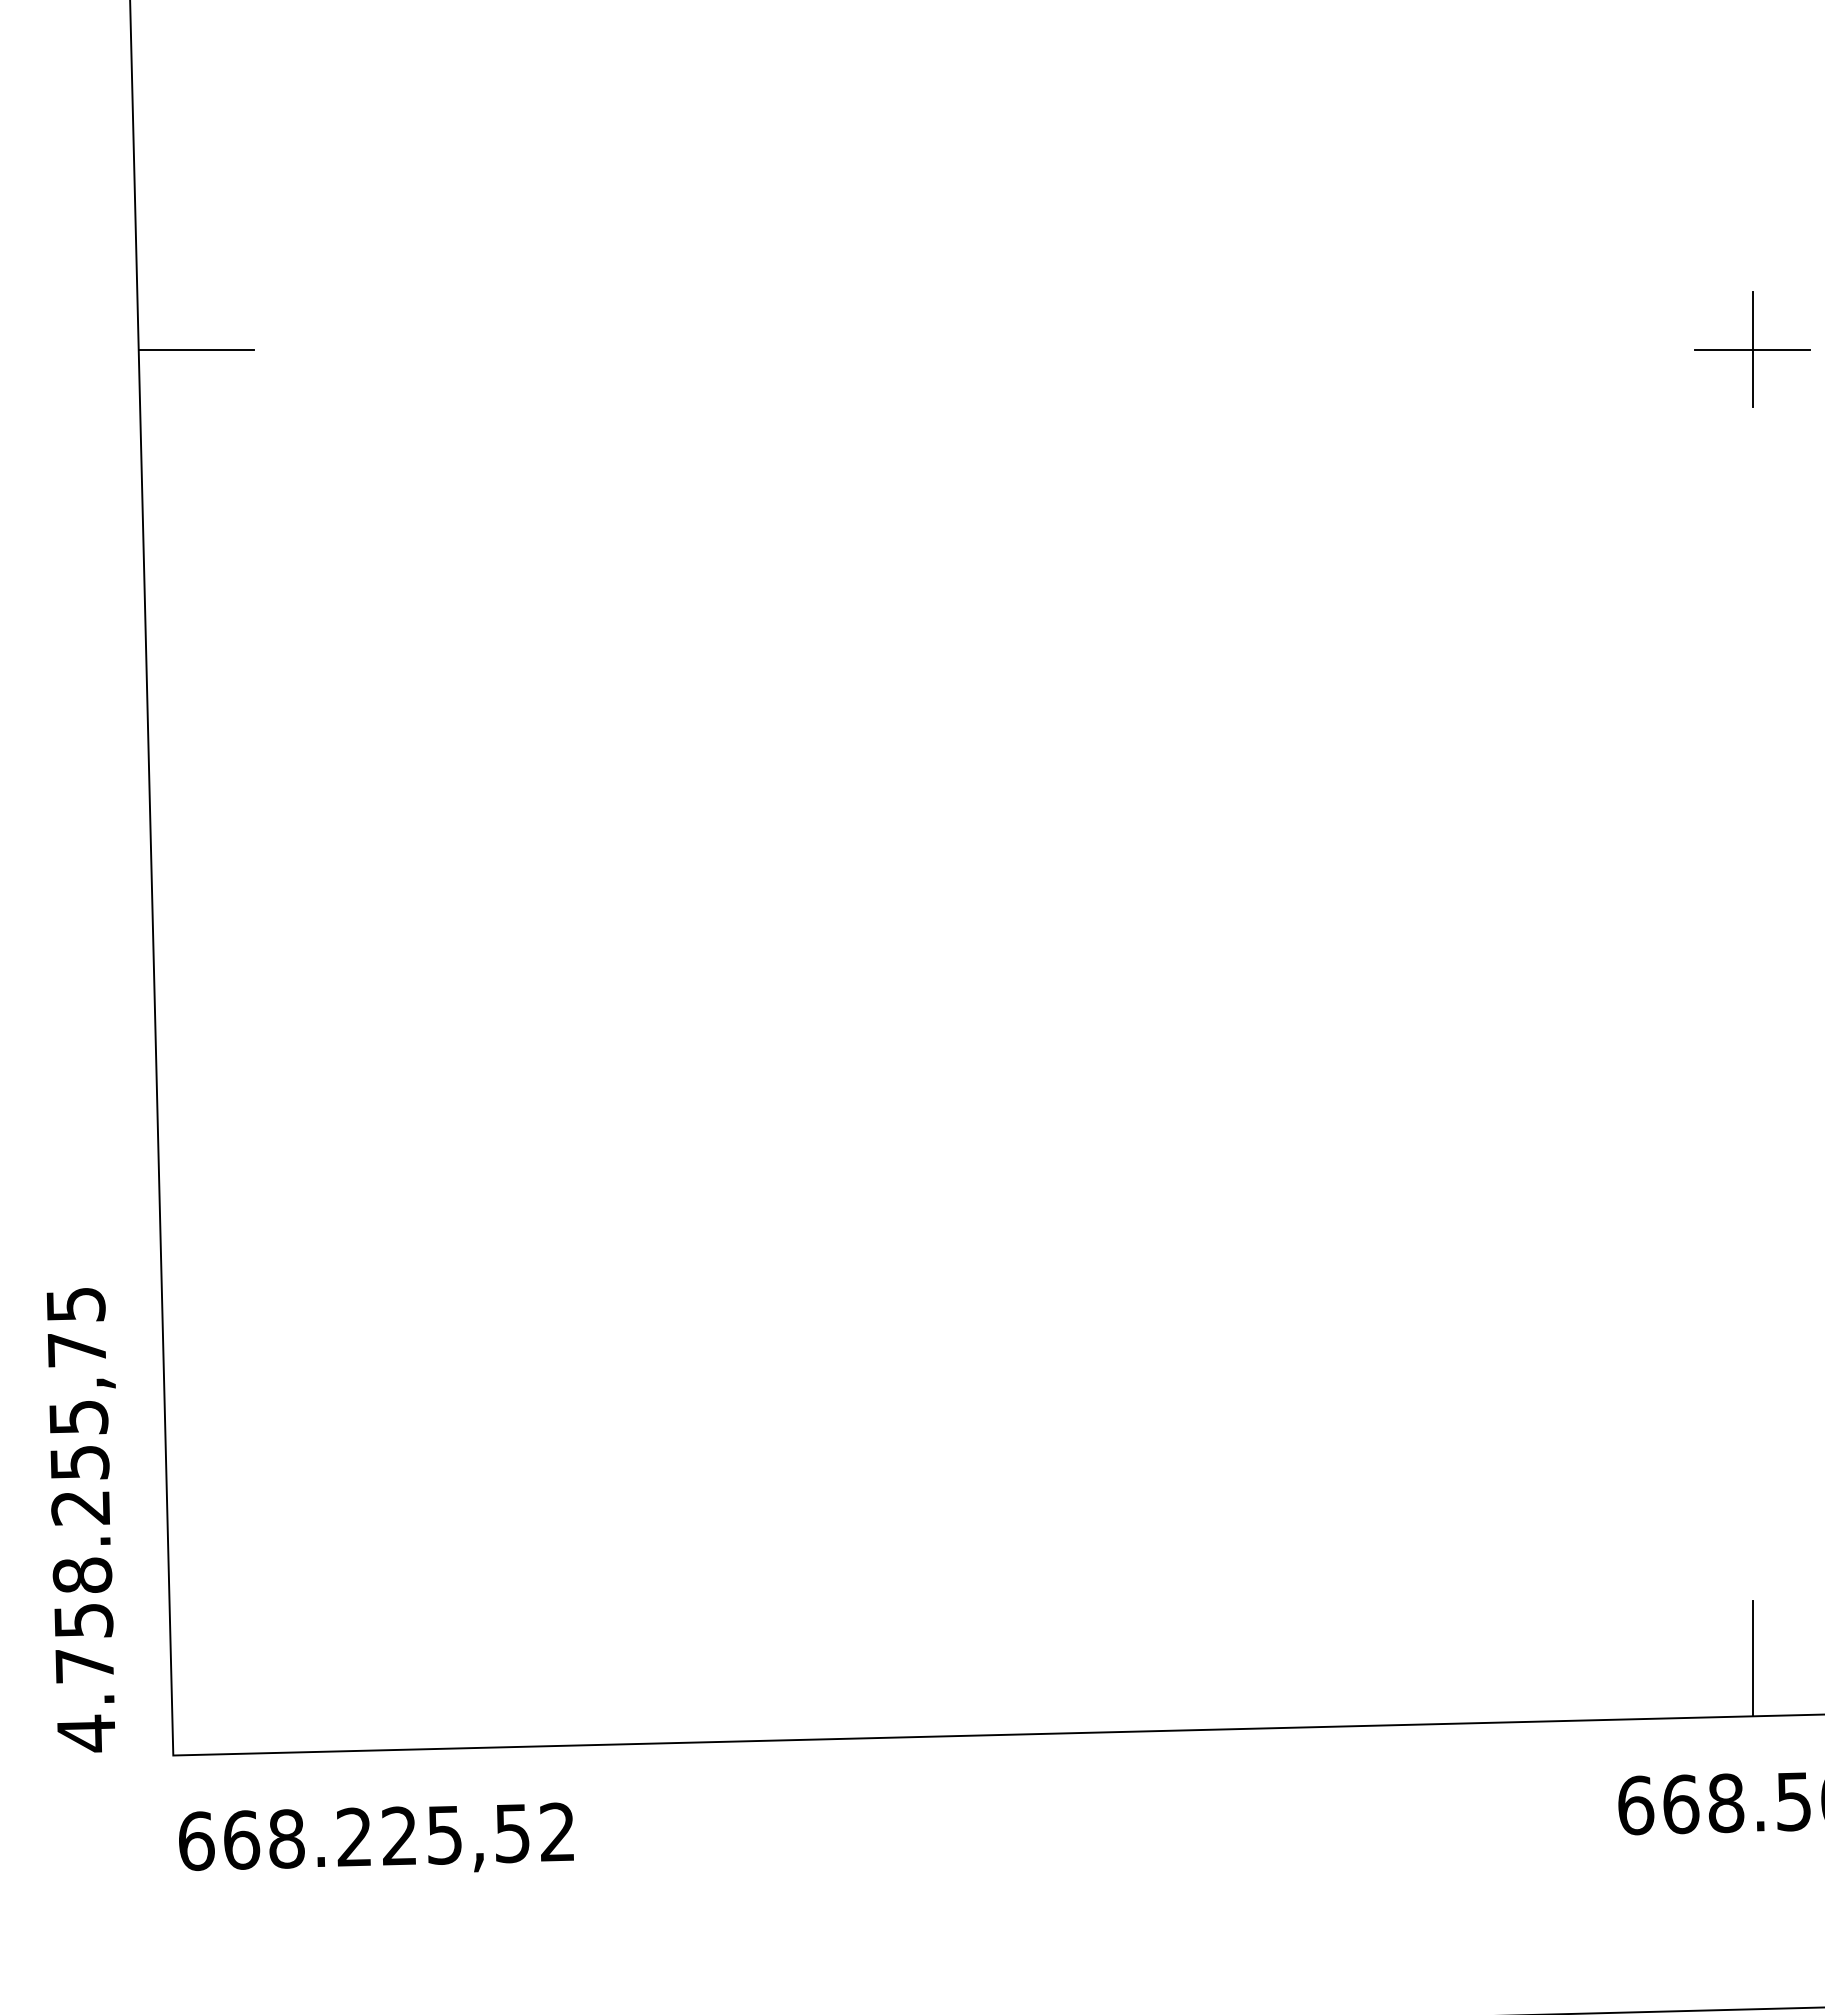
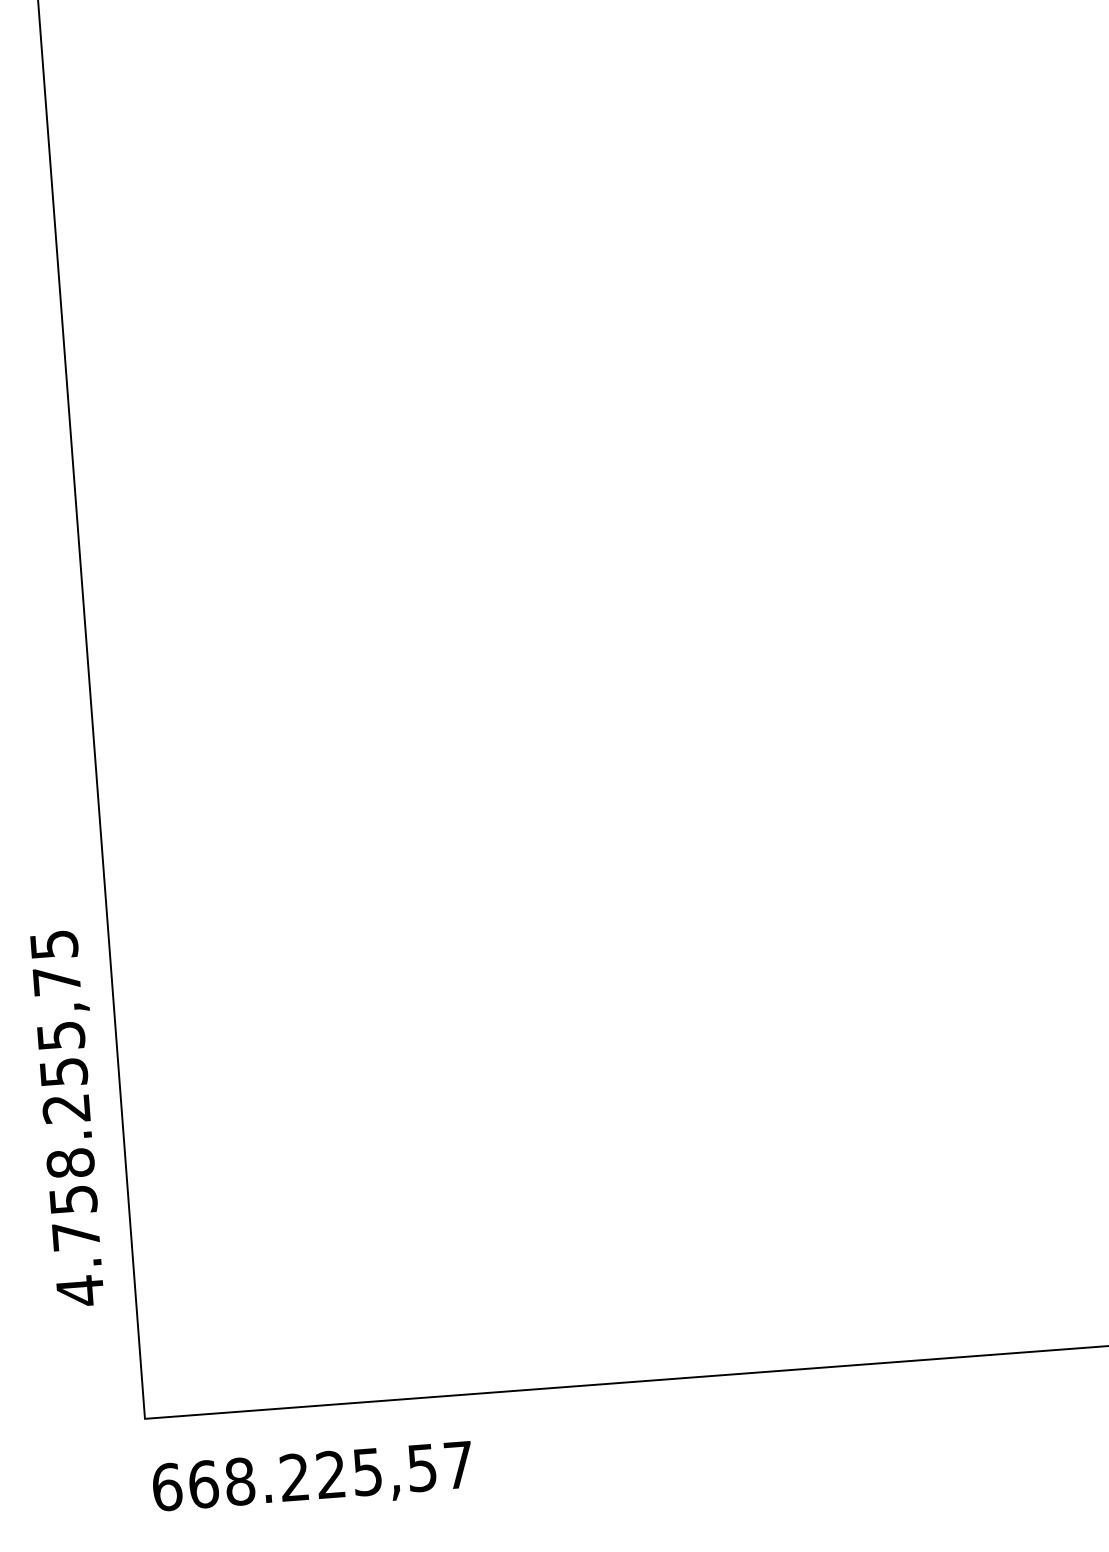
line: (195, 349) -> (105, 281), removed
text: (80, 1520) -> (66, 1118), moved
text: (556, 1831) -> (457, 1464), 668.225,52 -> 668.225,57

